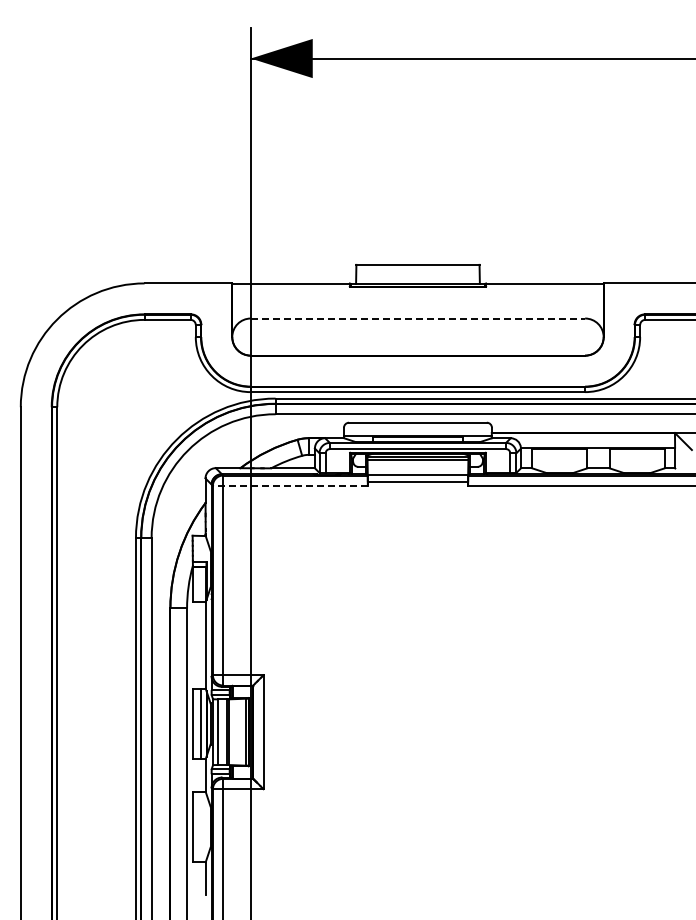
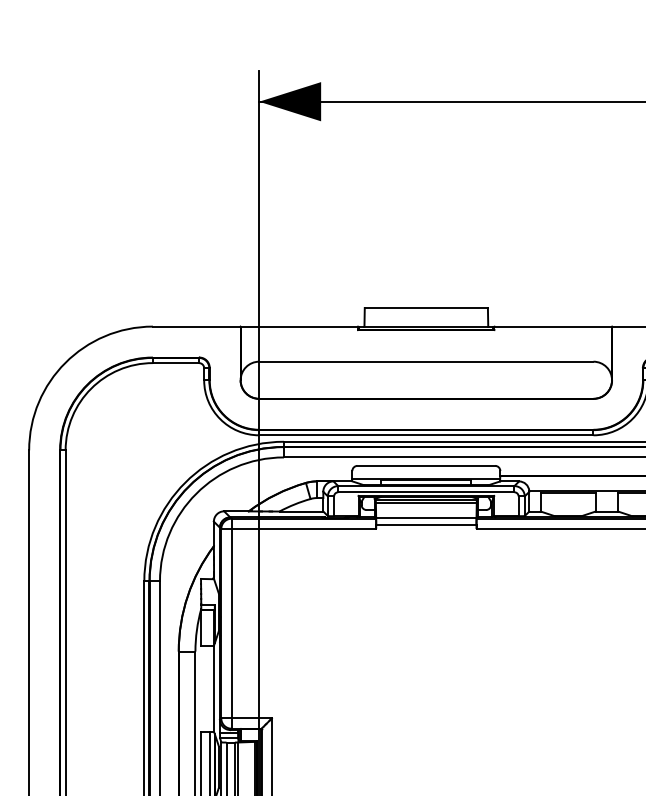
line: (418, 318) -> (426, 361), dashed -> solid
line: (289, 485) -> (297, 528), dashed -> solid

